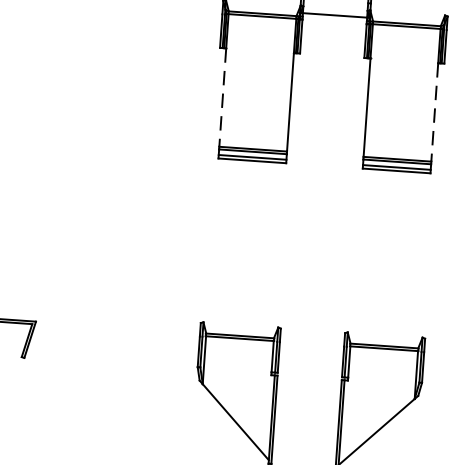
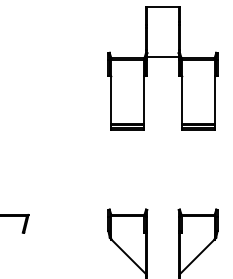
line: (222, 98) -> (111, 100), dashed -> solid
line: (434, 113) -> (214, 100), dashed -> solid

